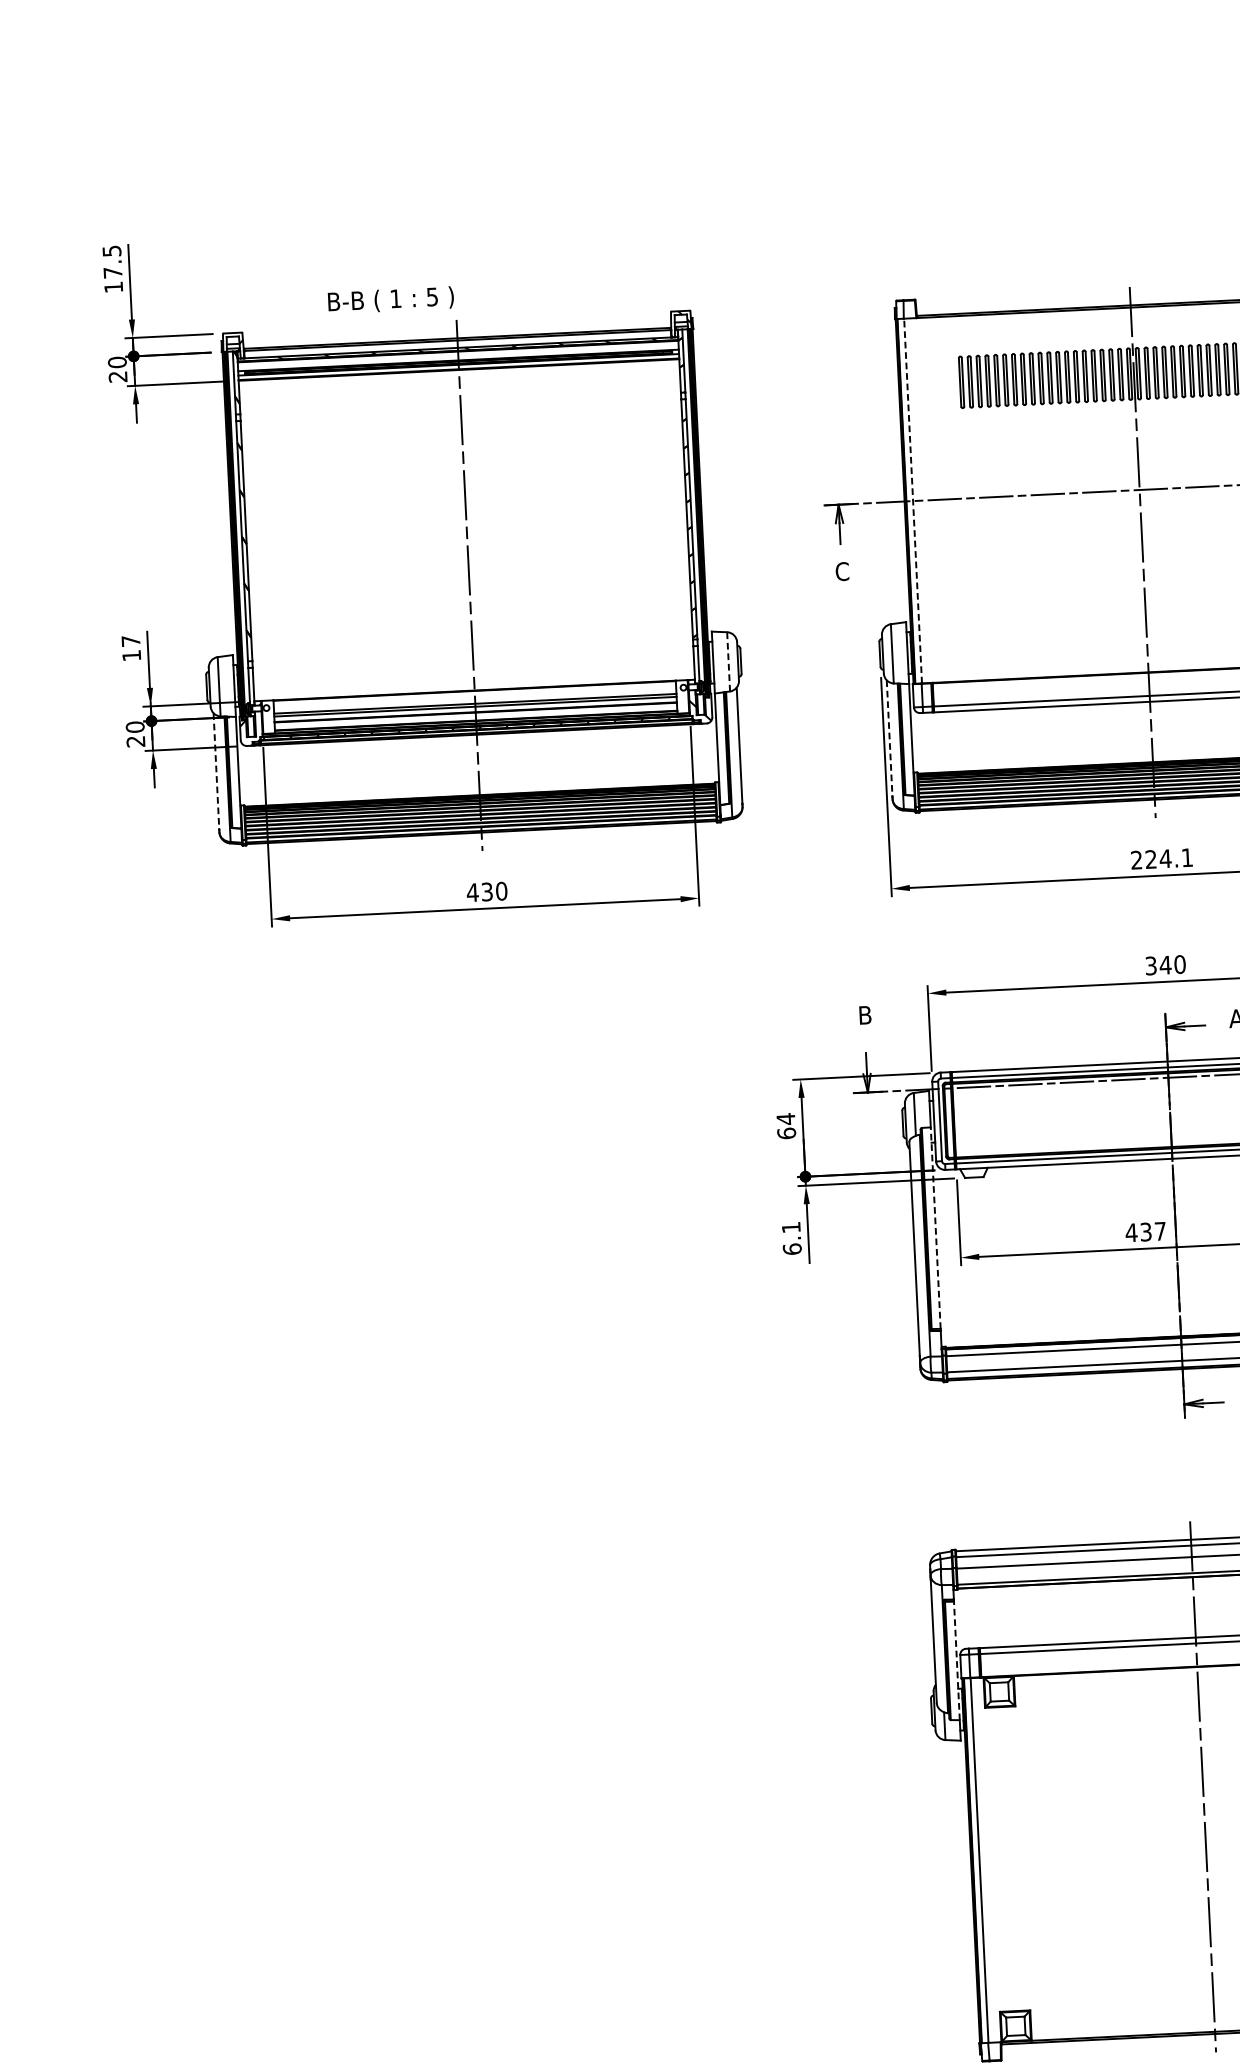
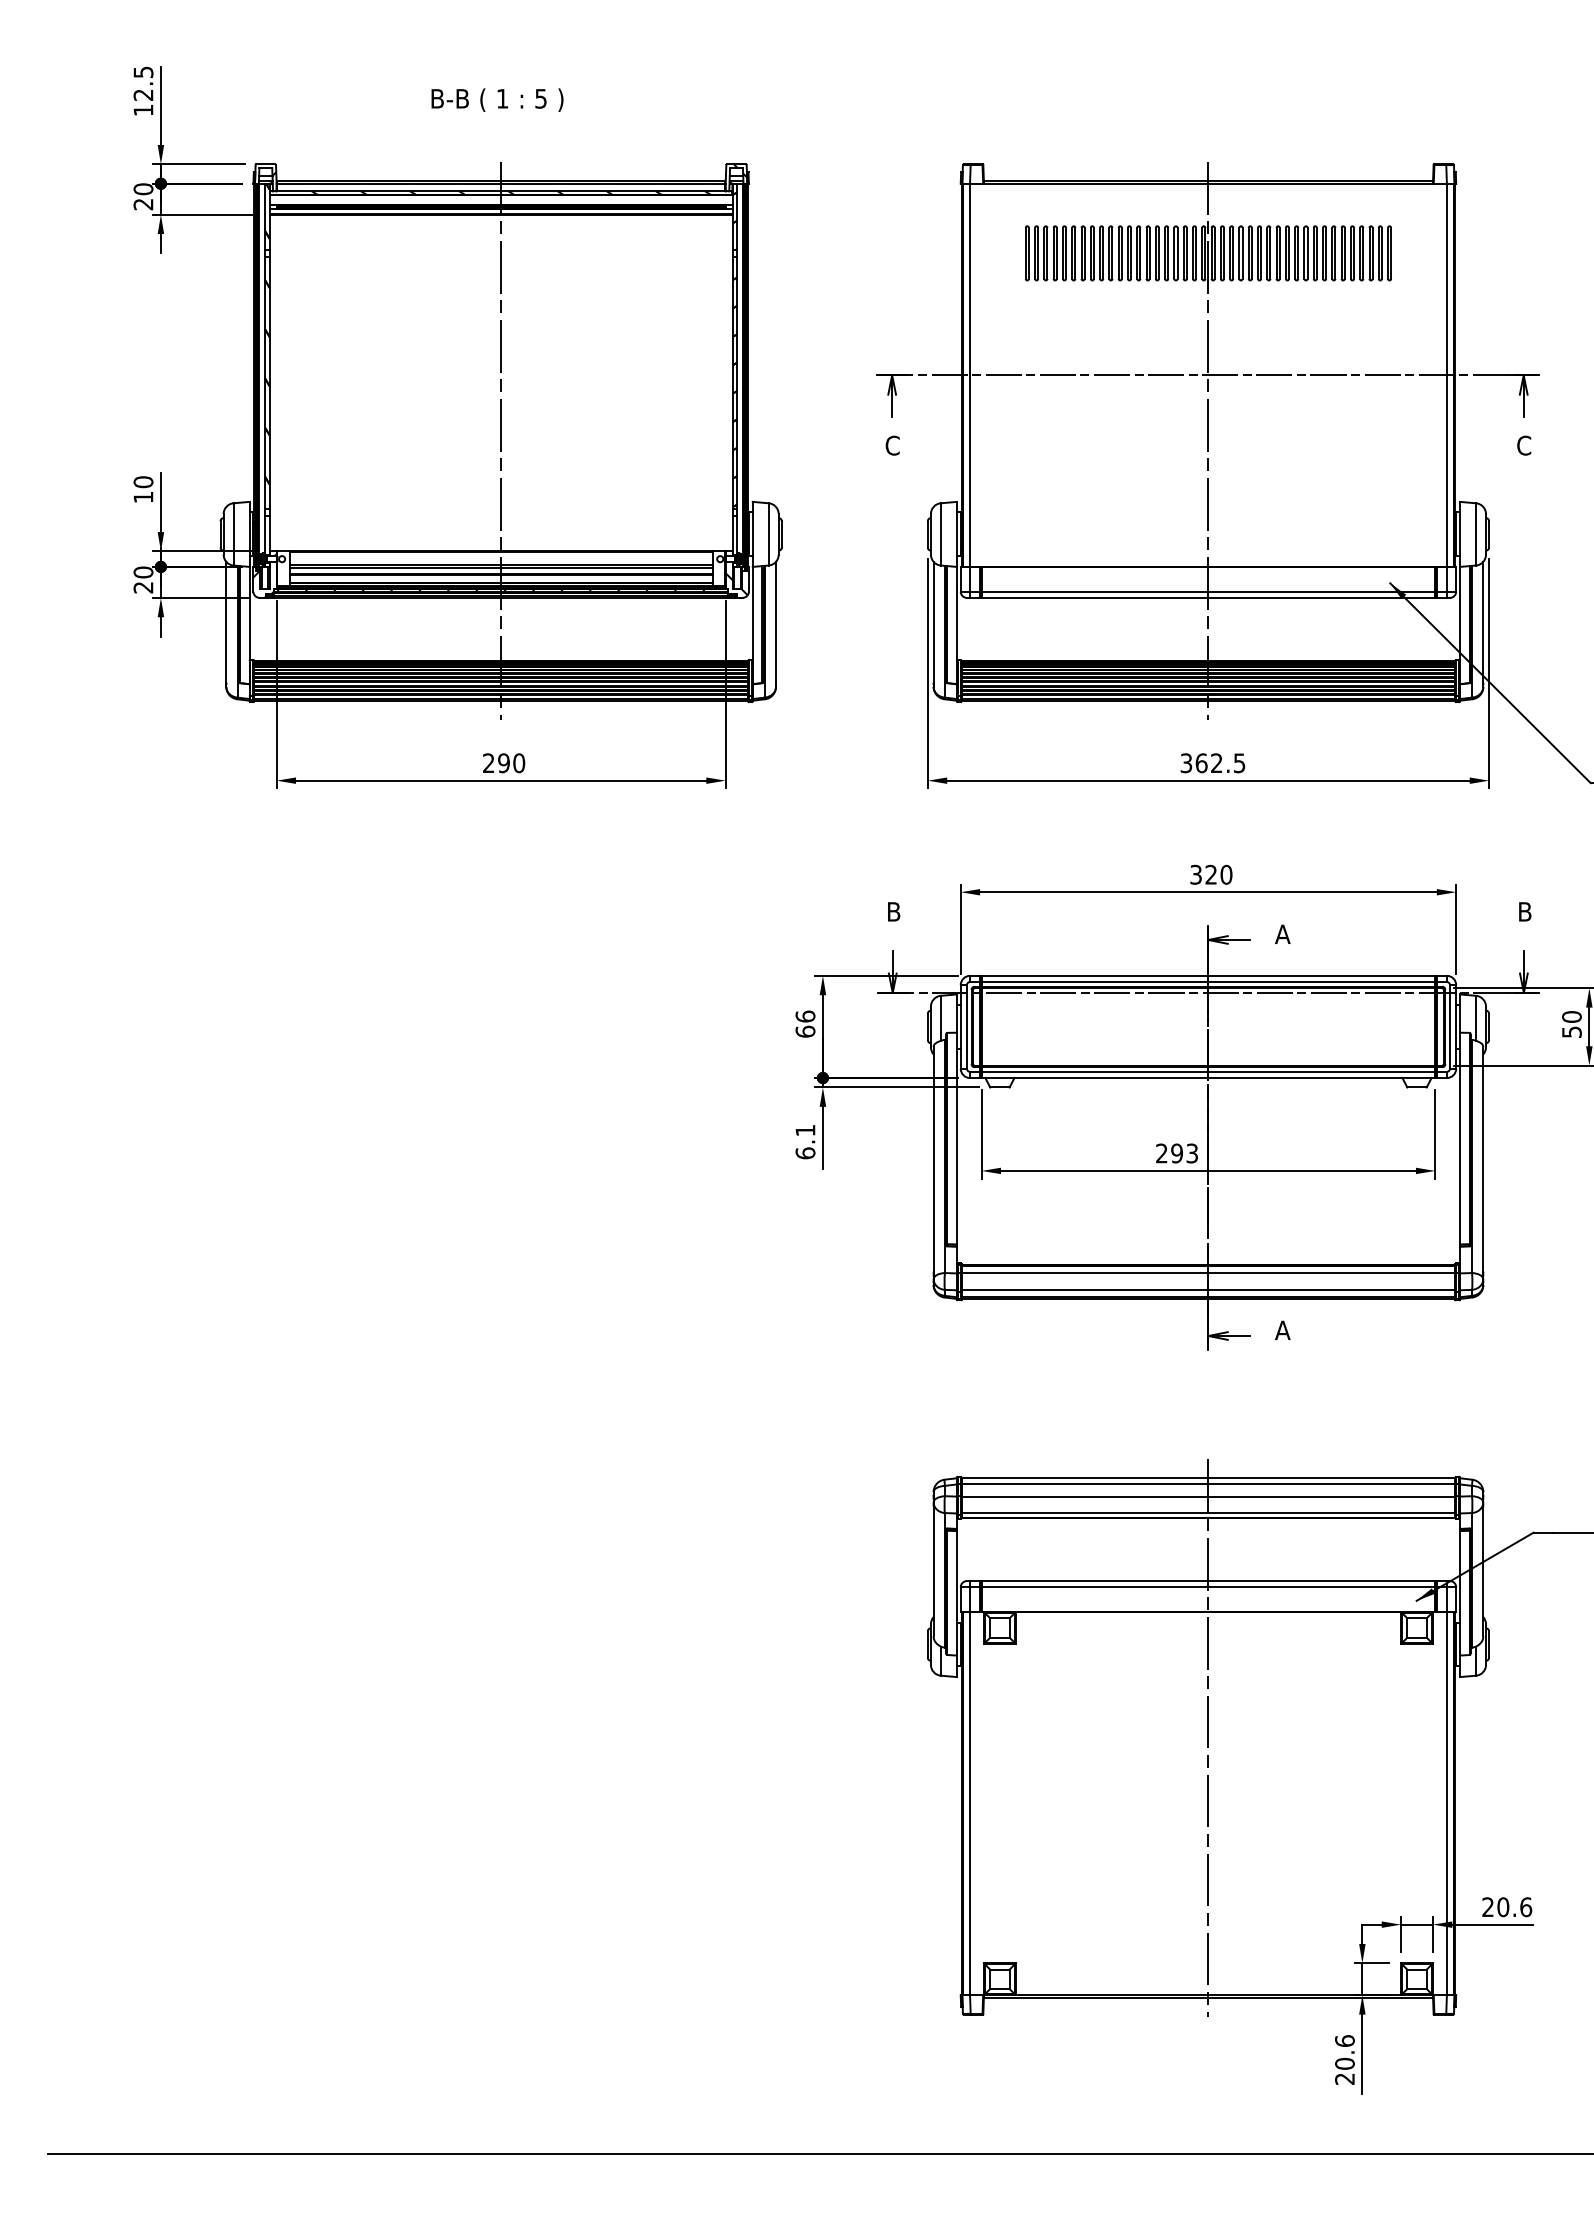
text: (112, 272) -> (143, 94), 17.5 -> 12.5
text: (391, 299) -> (497, 99), moved
line: (913, 501) -> (970, 375), dashed -> solid
text: (131, 641) -> (143, 482), 17 -> 10
line: (728, 661) -> (768, 533), dashed -> solid
line: (889, 738) -> (933, 622), dashed -> solid
line: (216, 770) -> (226, 622), dashed -> solid
text: (1161, 859) -> (1212, 763), 224.1 -> 362.5
text: (479, 892) -> (495, 763), 430 -> 290
text: (1165, 964) -> (1211, 874), 340 -> 320
text: (785, 1118) -> (805, 1016), 64 -> 66
line: (935, 1228) -> (956, 1138), dashed -> solid
text: (1145, 1232) -> (1176, 1153), 437 -> 293
line: (956, 1660) -> (956, 1592), dashed -> solid

